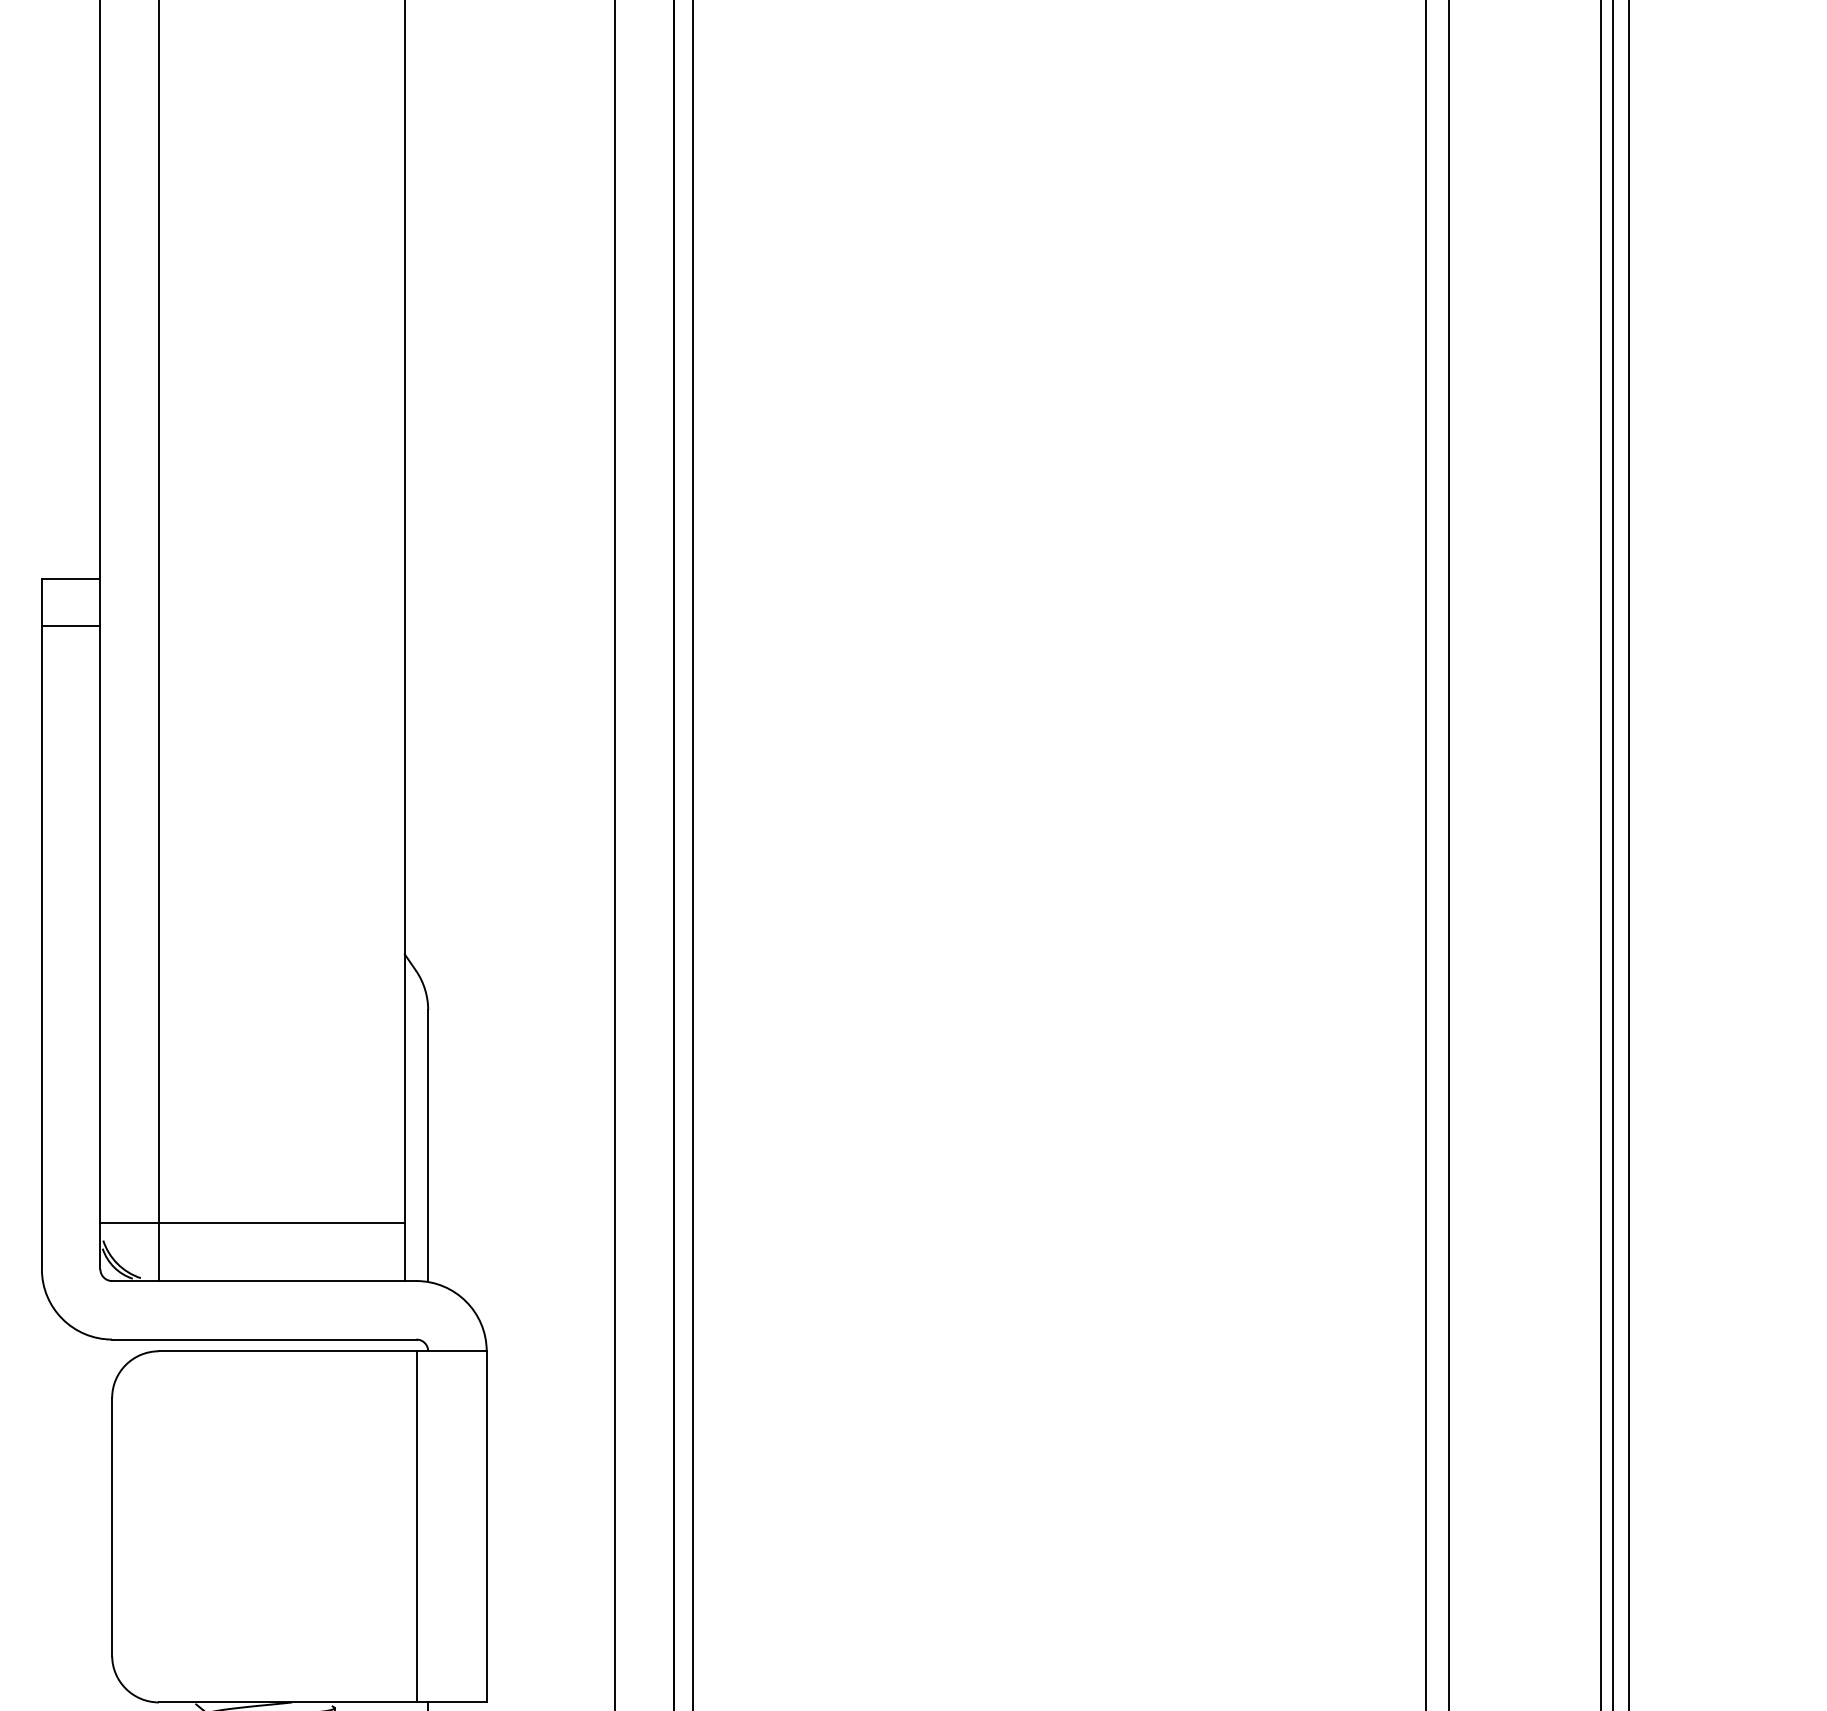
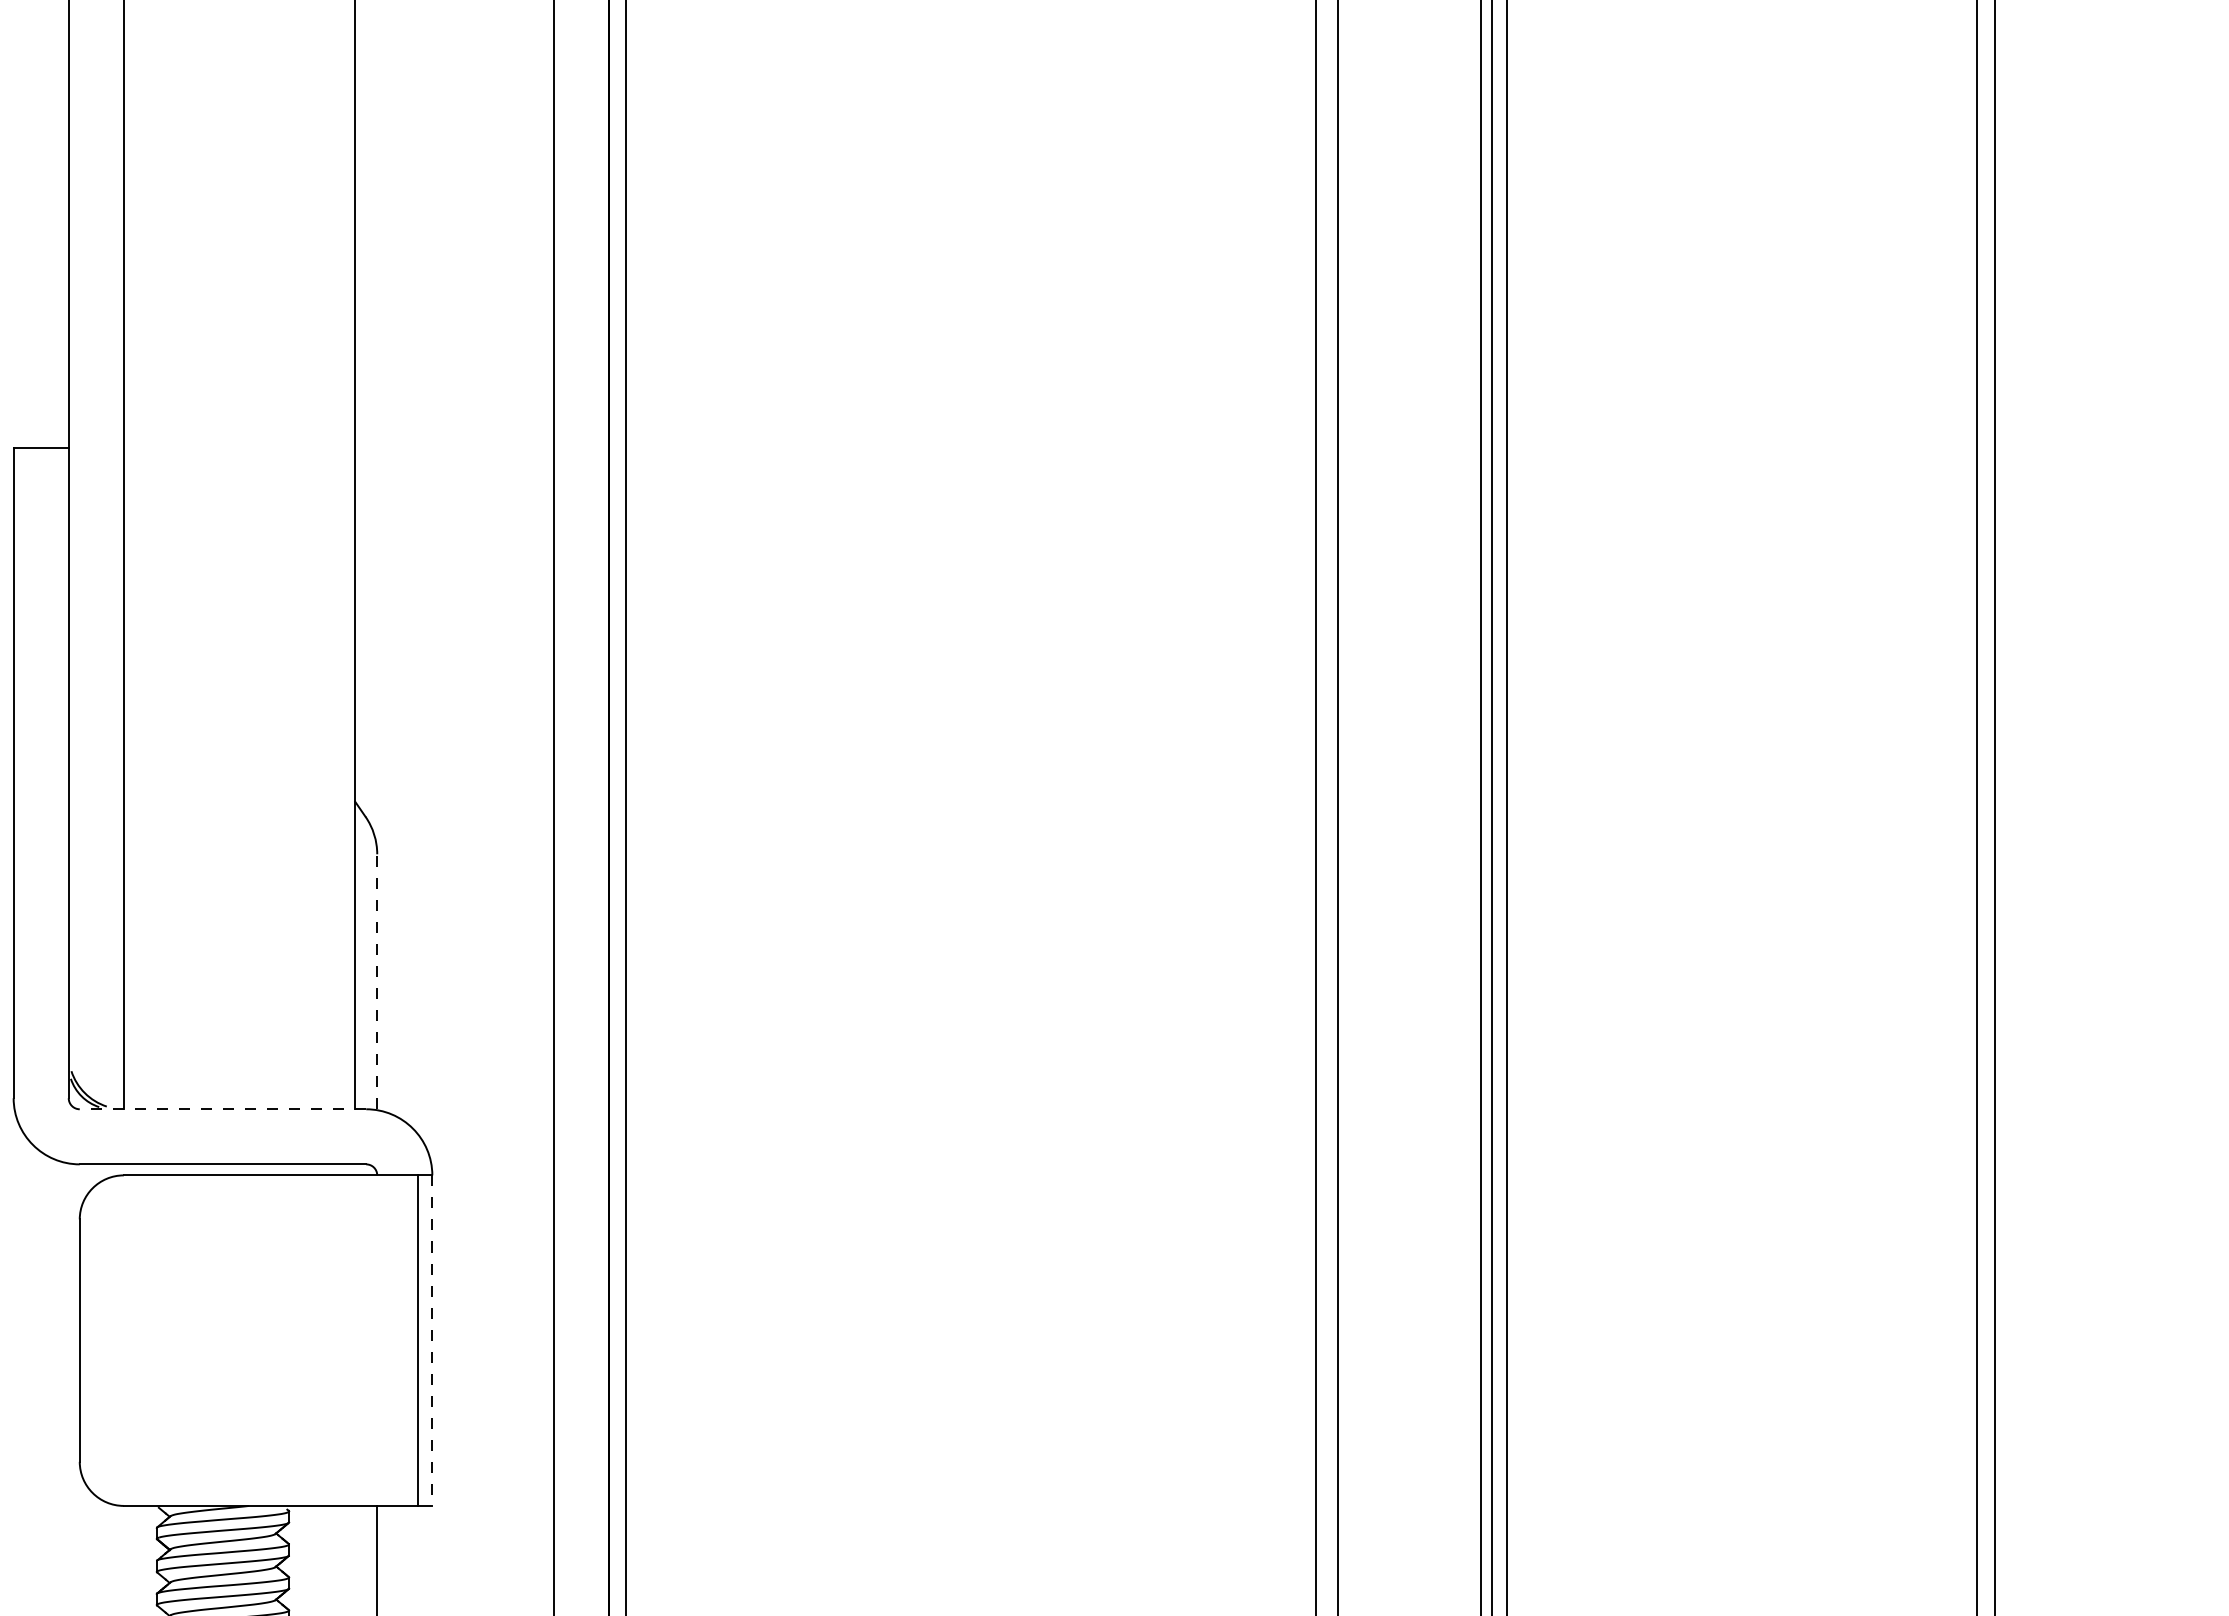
line: (70, 625) -> (40, 492), removed
line: (428, 1145) -> (377, 981), solid -> dashed
line: (252, 1222) -> (211, 1054), removed
line: (263, 1281) -> (222, 1109), solid -> dashed
line: (416, 1526) -> (418, 1340), moved
line: (486, 1527) -> (432, 1341), solid -> dashed

